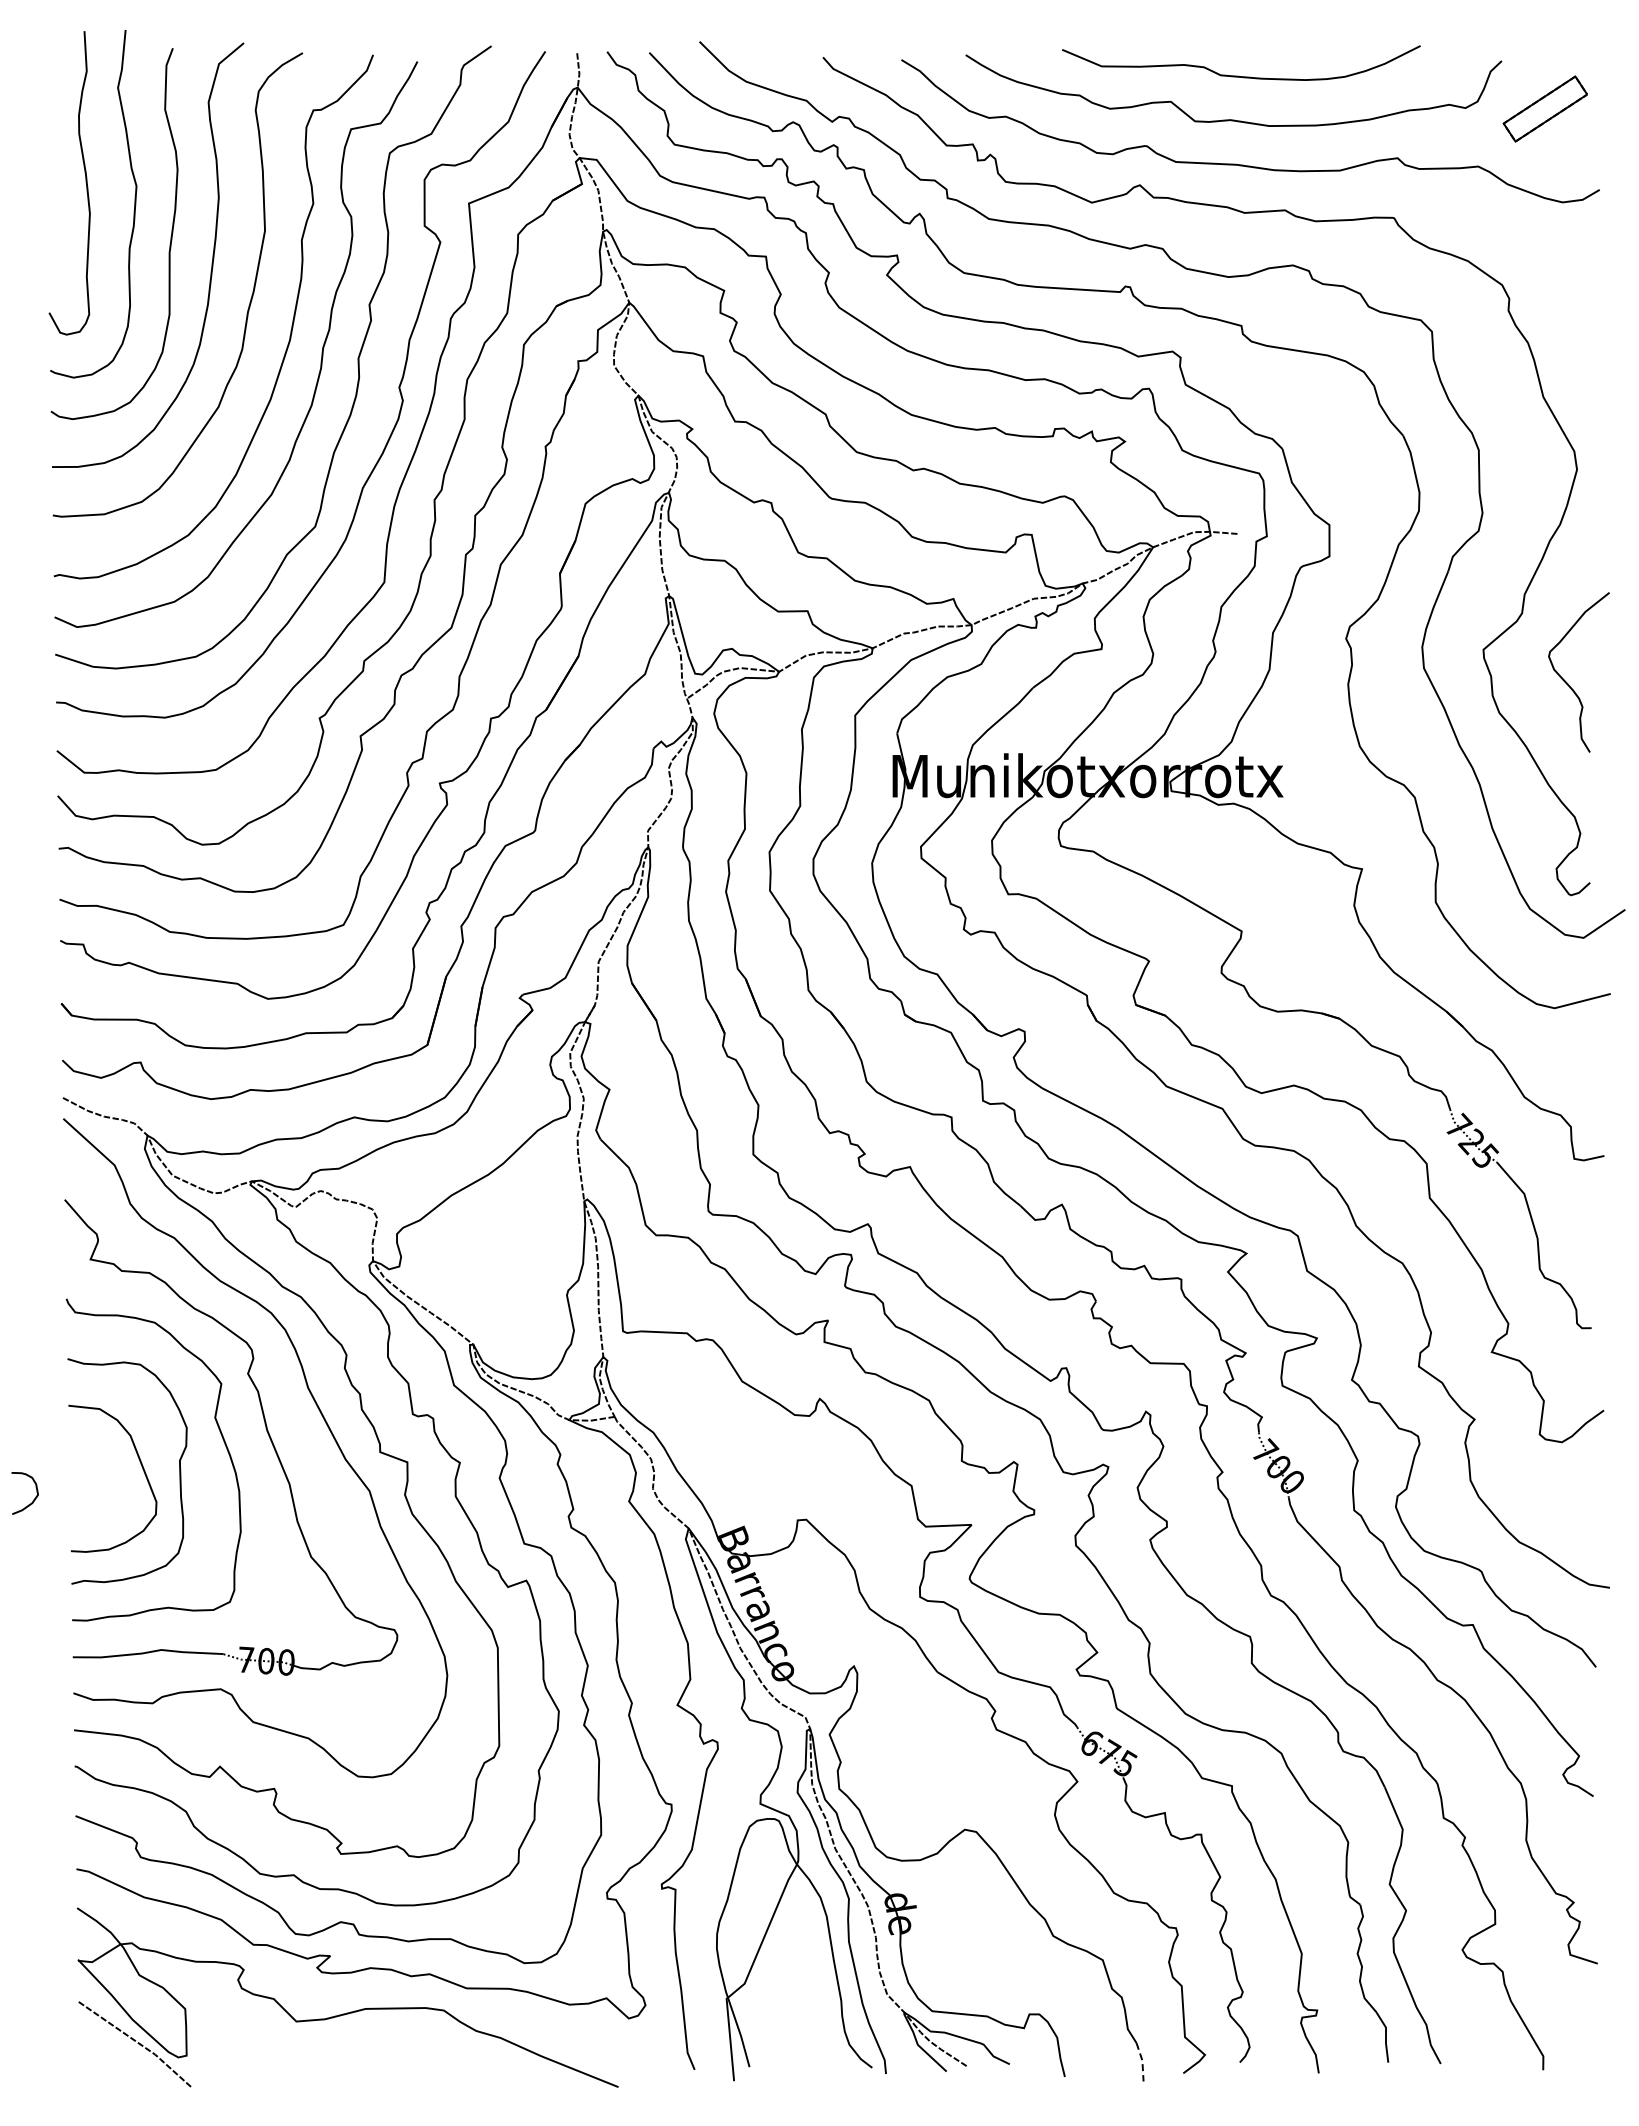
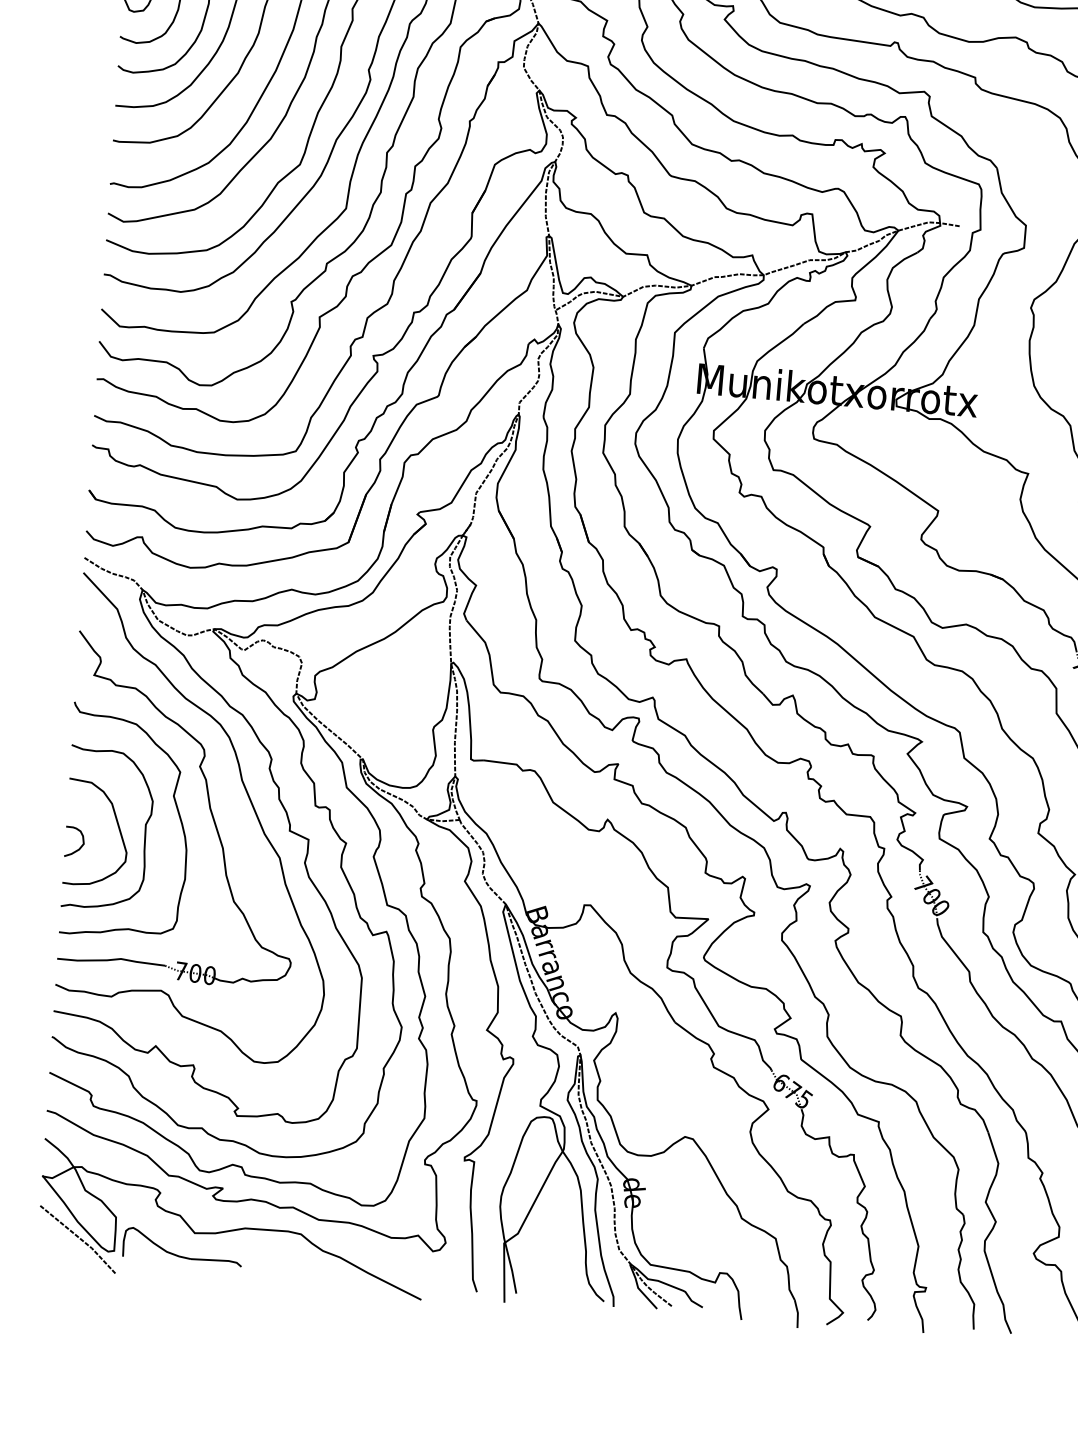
curve: (33, 1499) -> (80, 846), moved
part: (277, 2054) -> (179, 1255), added
line: (1142, 2061) -> (797, 1313), dashed -> solid

